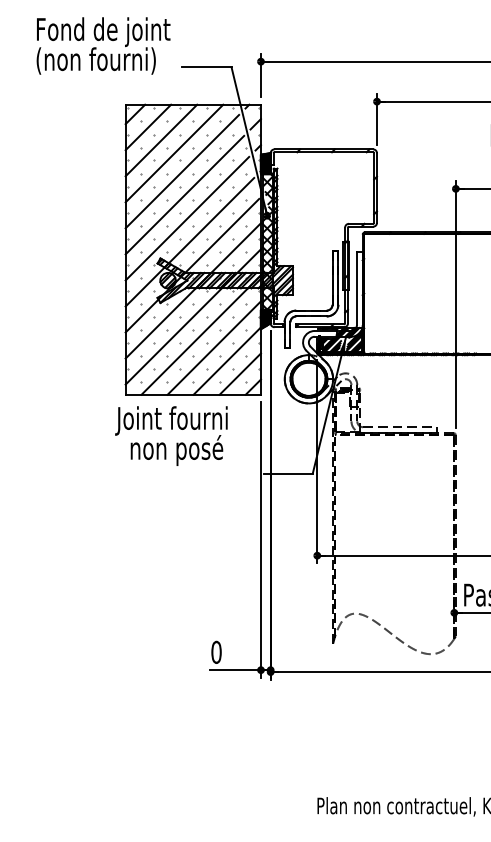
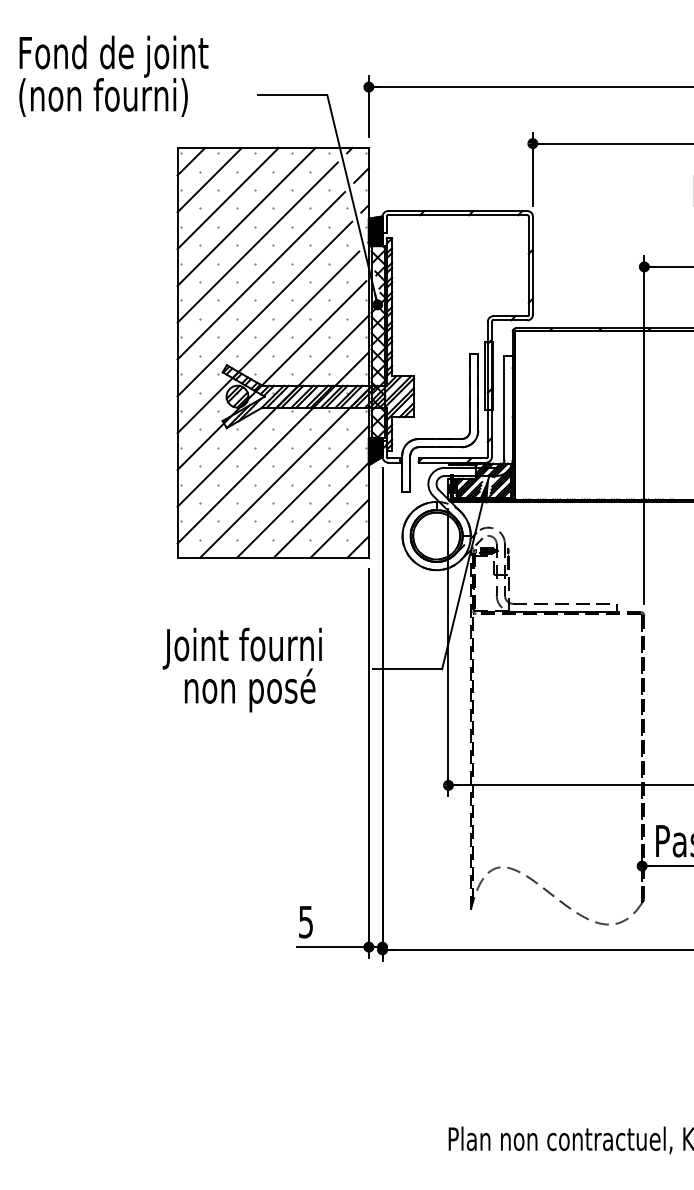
text: (103, 45) -> (113, 75), moved
text: (171, 435) -> (242, 669), moved
text: (216, 651) -> (306, 920), 0 -> 5

